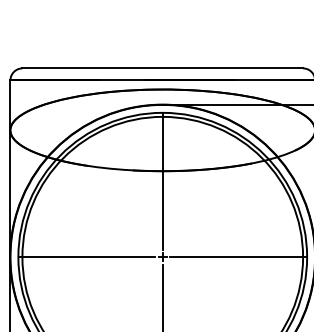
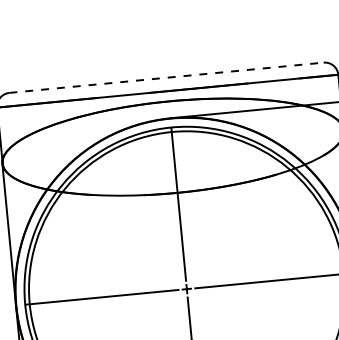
line: (163, 68) -> (167, 77), solid -> dashed

